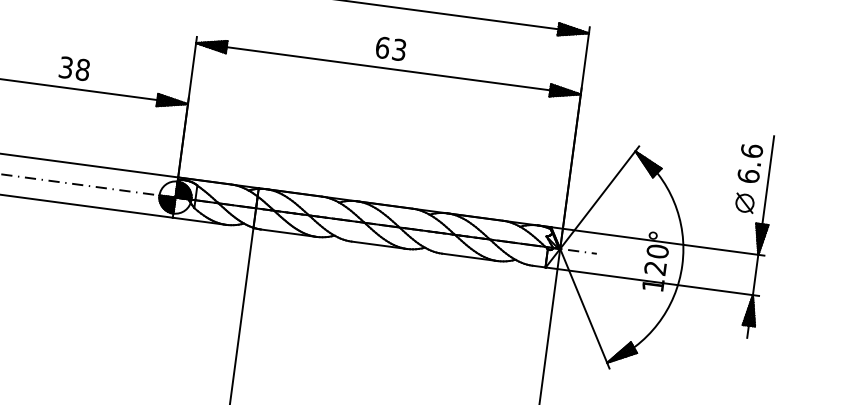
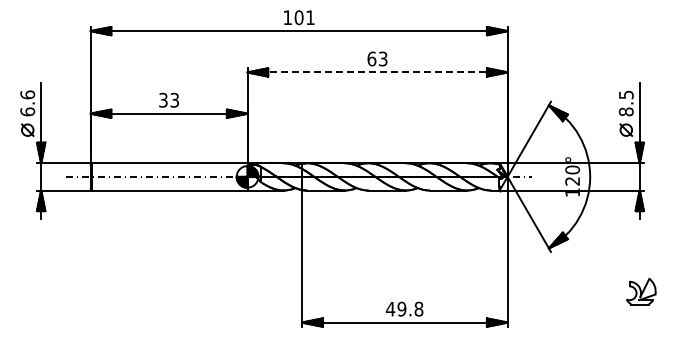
line: (389, 69) -> (378, 72), solid -> dashed
text: (82, 70) -> (174, 100), 38 -> 33
text: (749, 163) -> (625, 103), 6.6 -> 8.5

